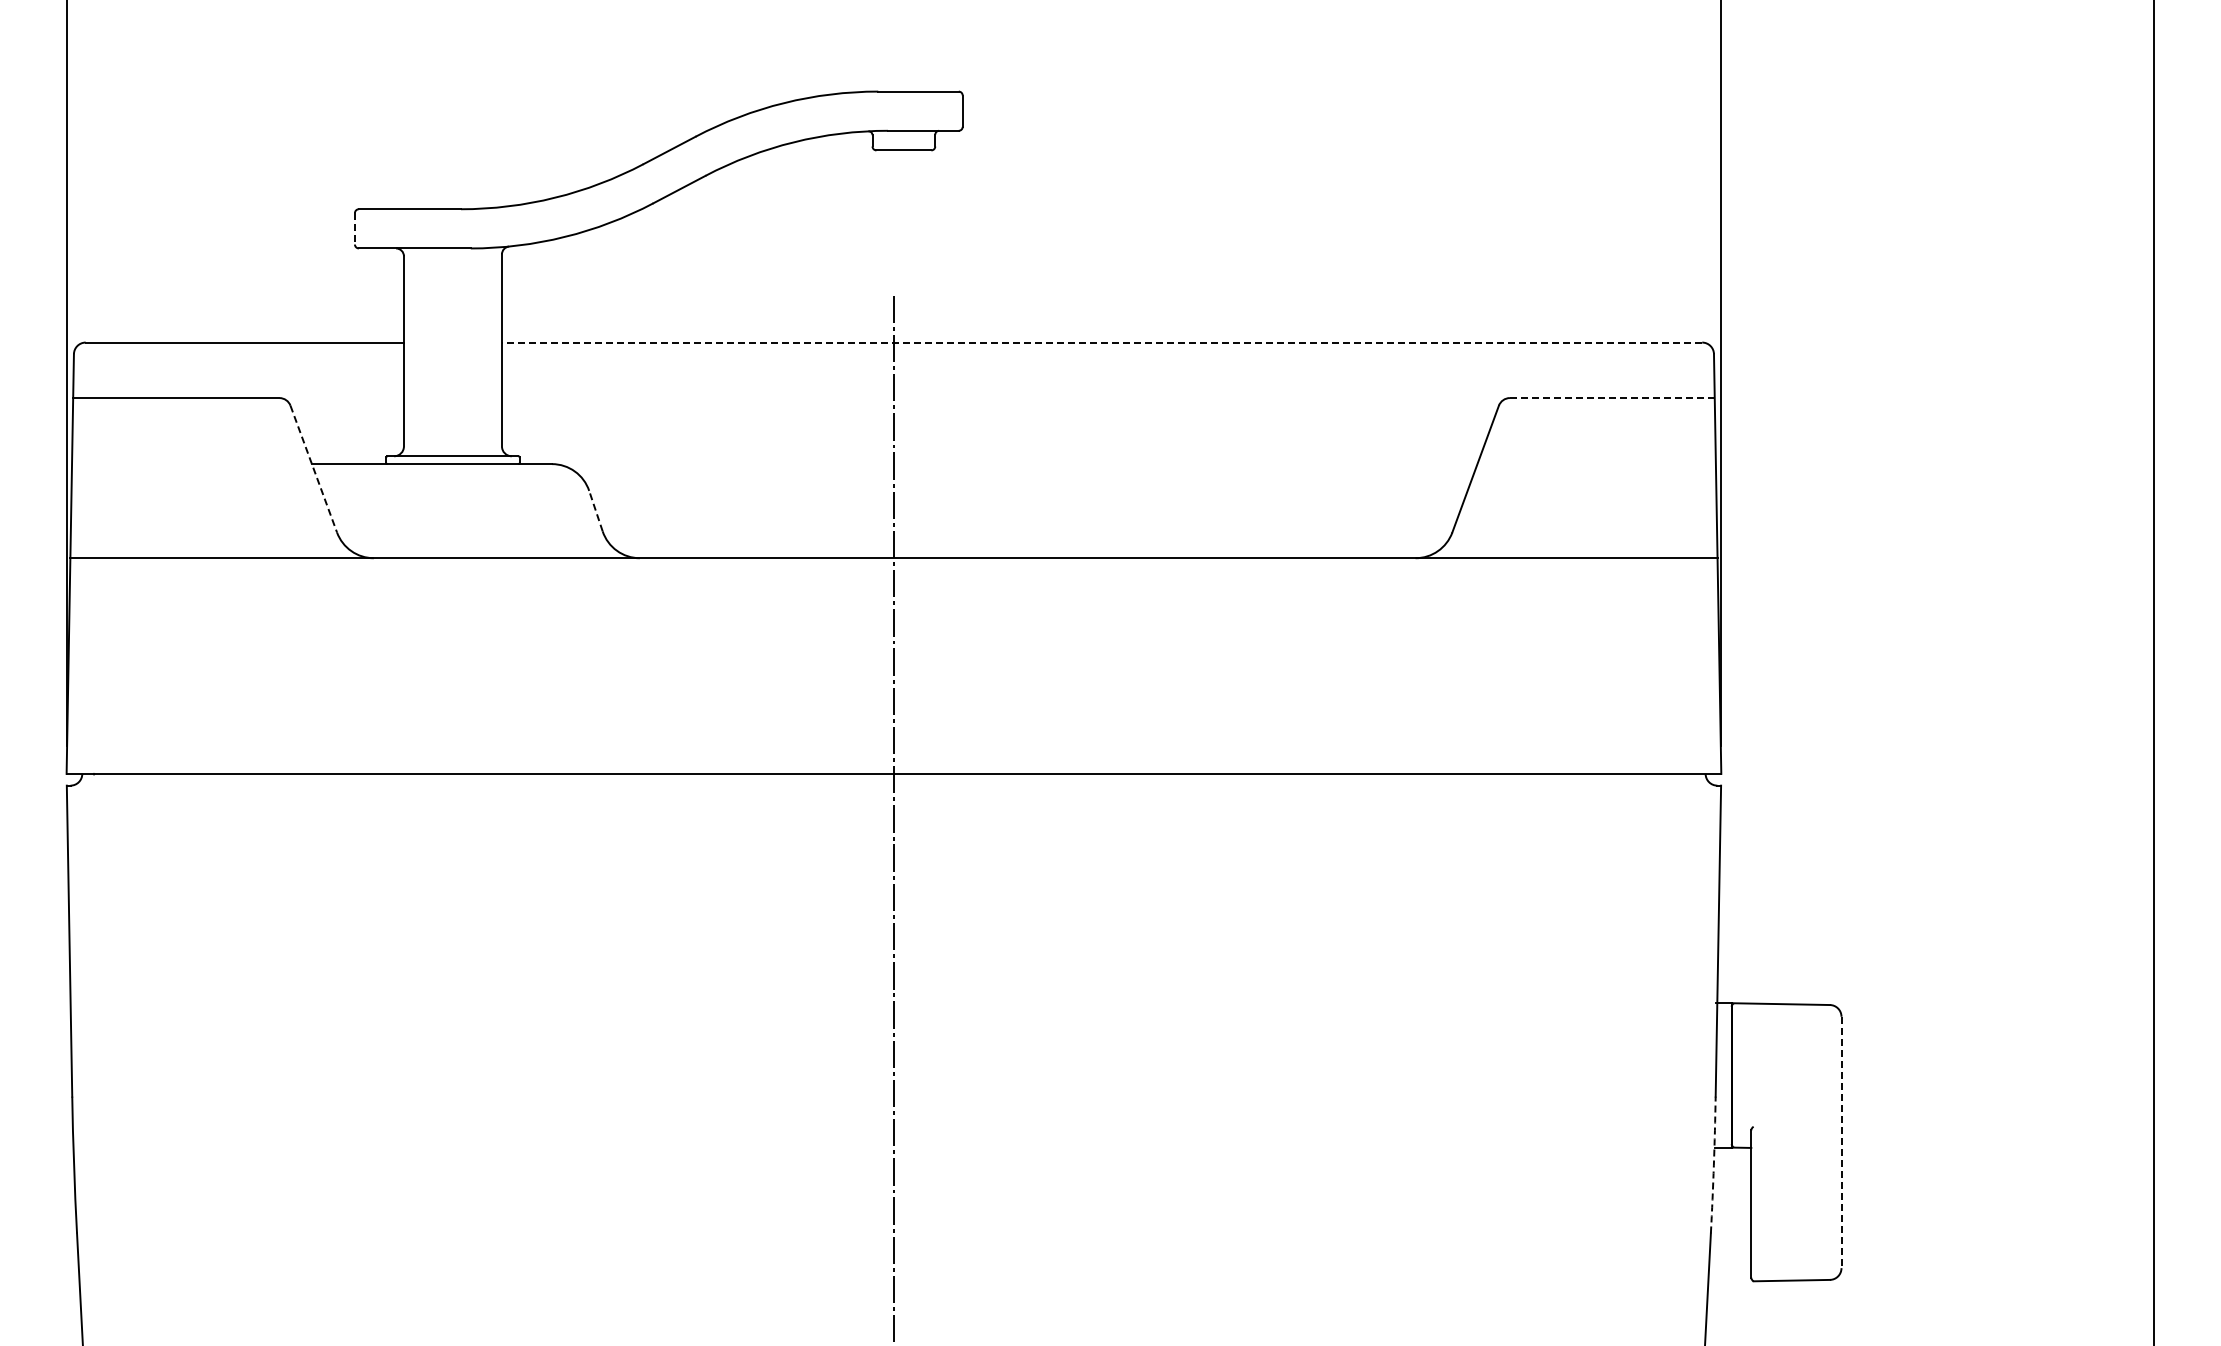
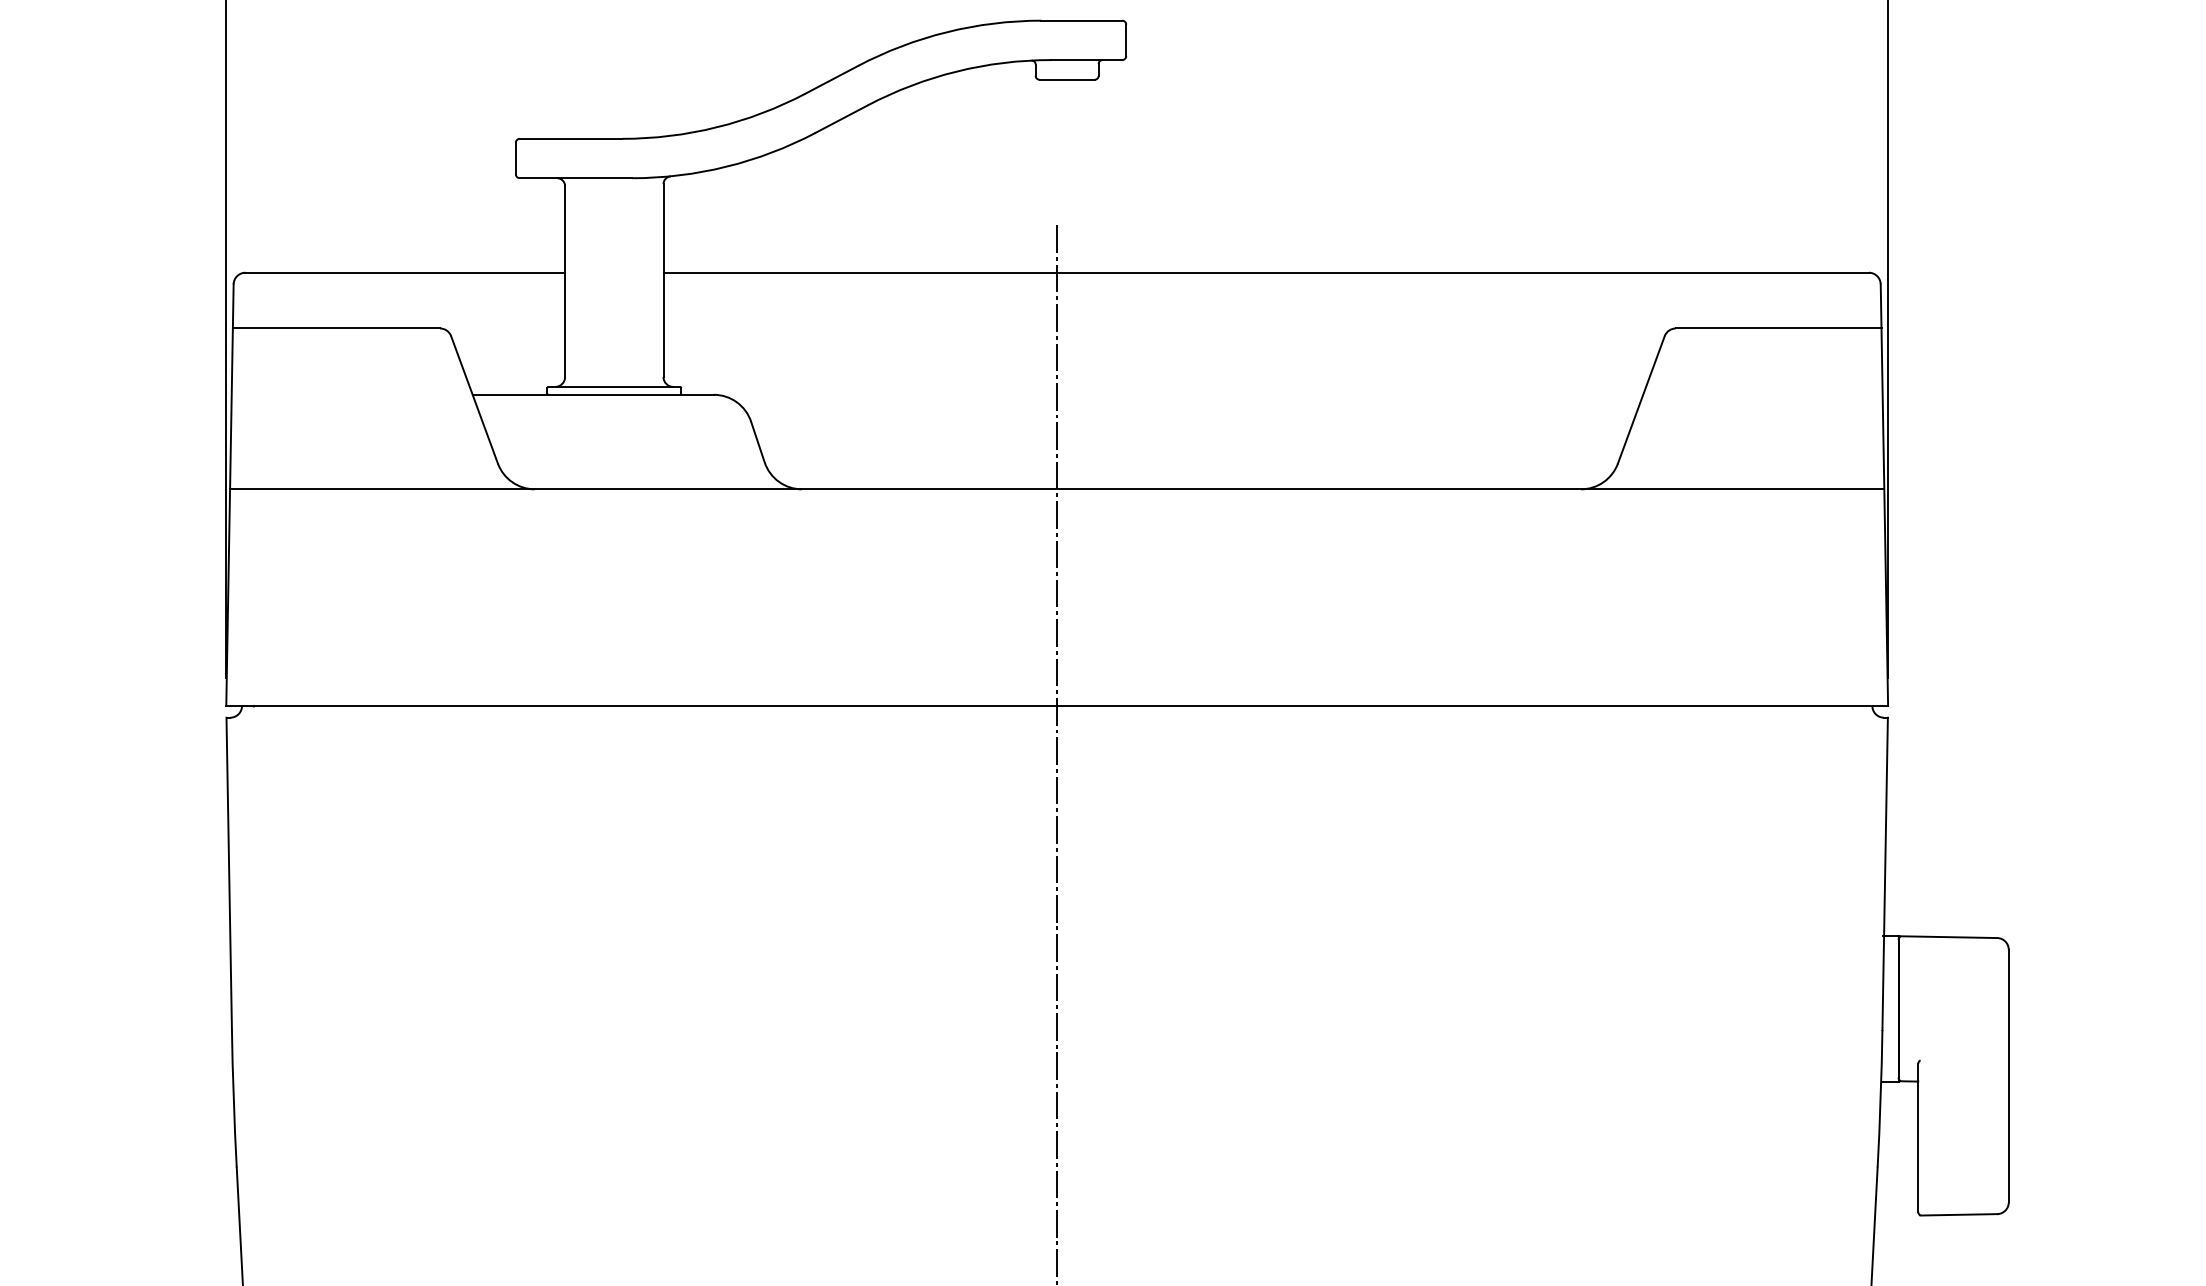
line: (354, 228) -> (515, 158), dashed -> solid
line: (1101, 342) -> (1265, 272), dashed -> solid
line: (1611, 398) -> (1777, 328), dashed -> solid
line: (313, 469) -> (474, 400), dashed -> solid
line: (595, 510) -> (757, 441), dashed -> solid
line: (1841, 1142) -> (2008, 1076), dashed -> solid
arc: (1713, 1165) -> (1880, 1099), dashed -> solid

